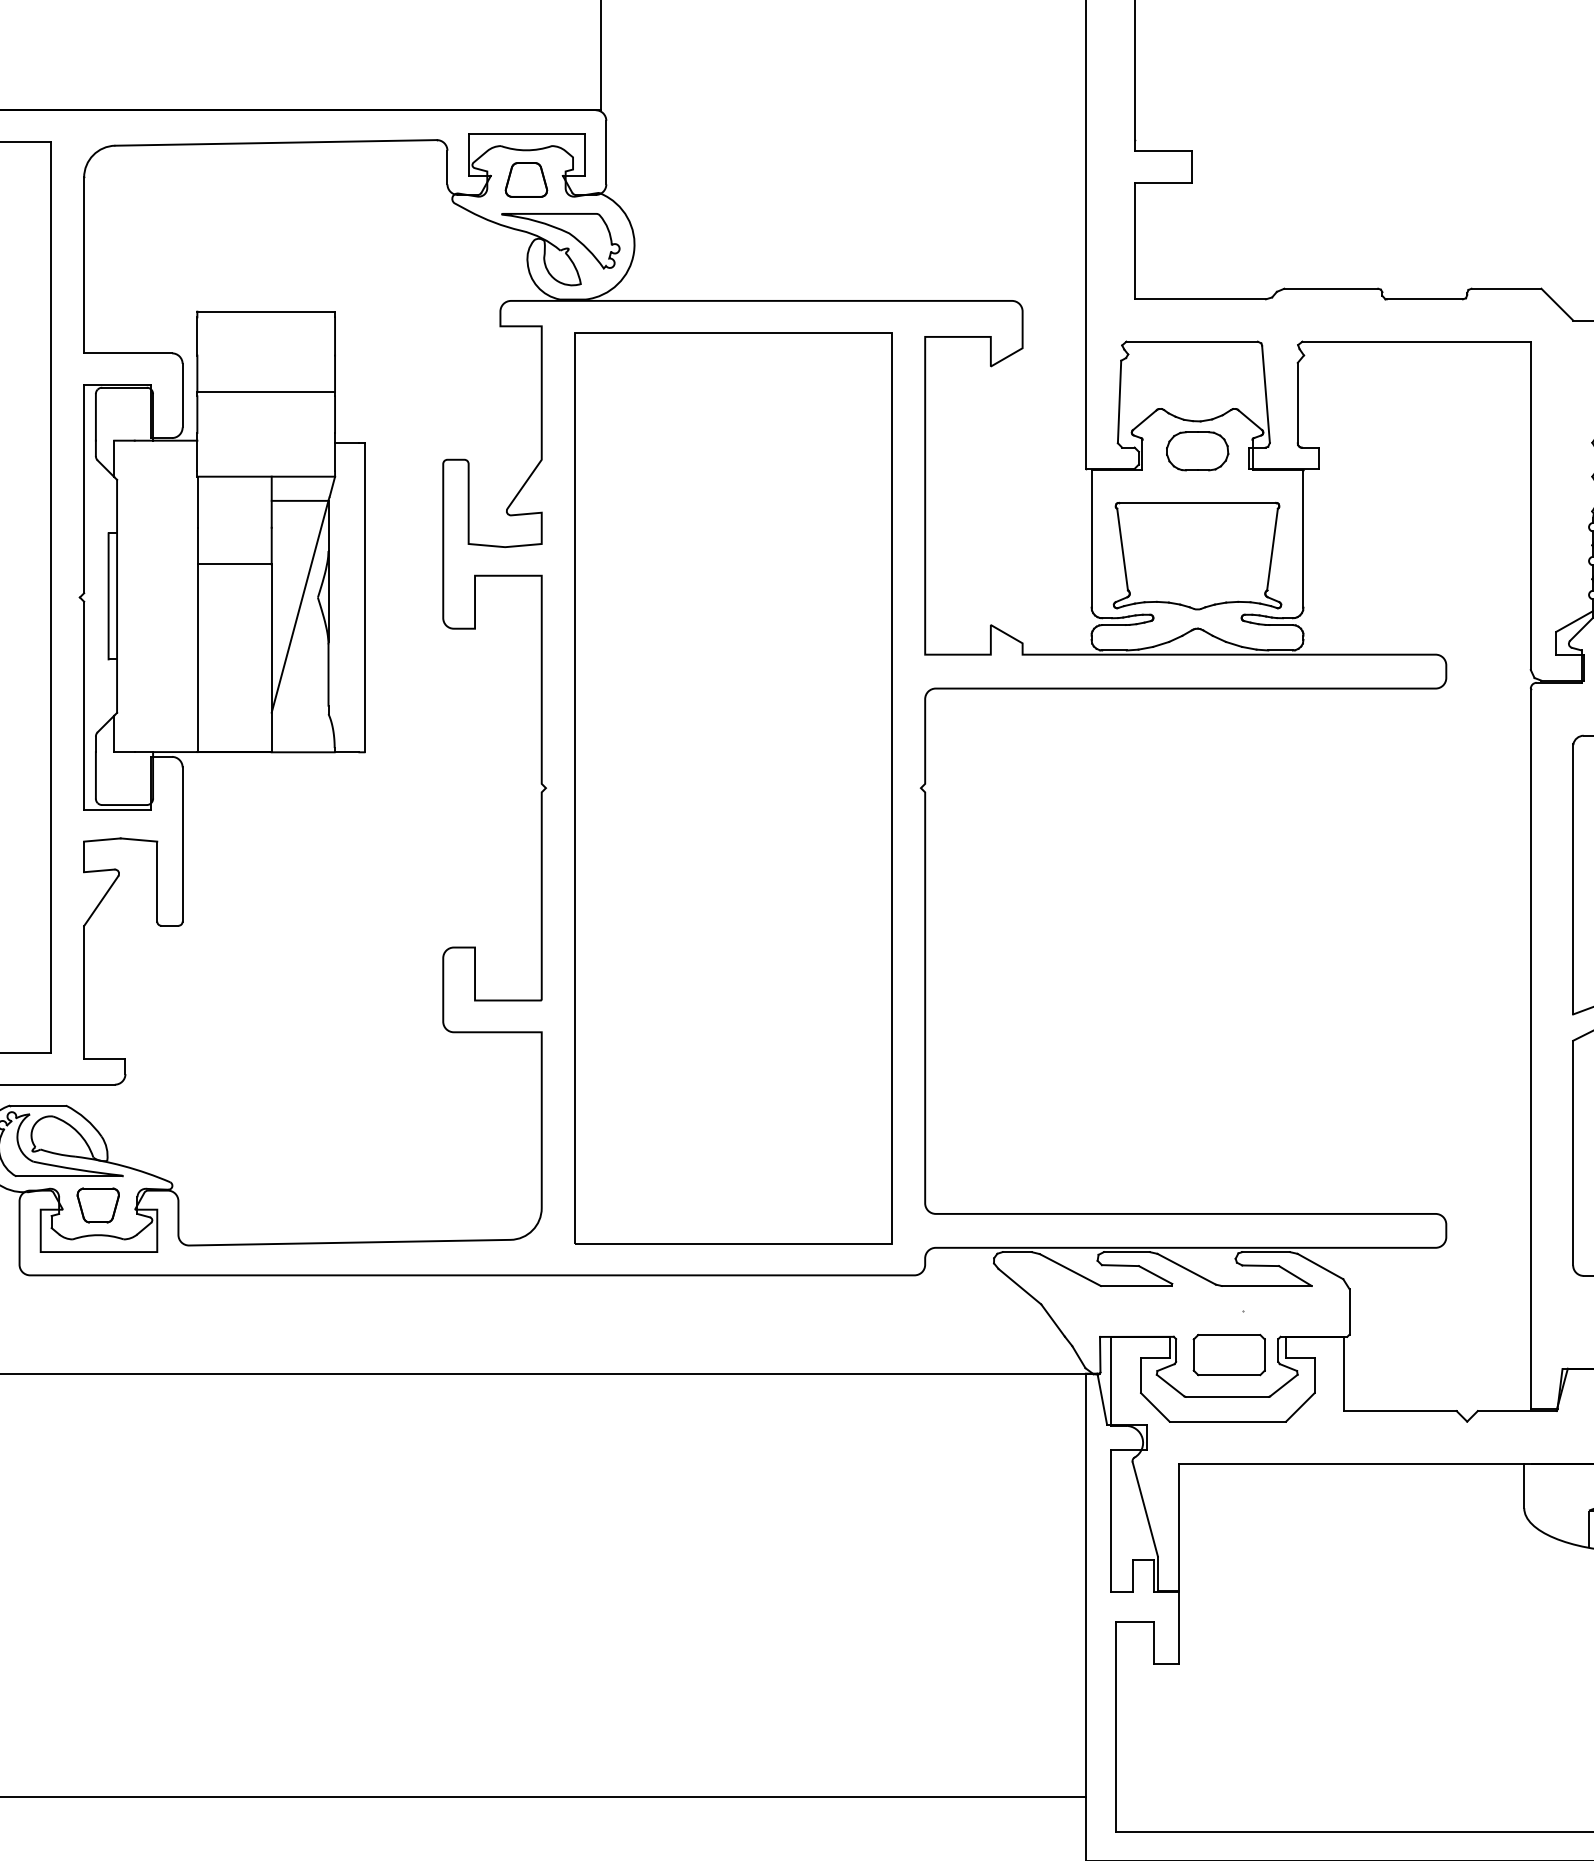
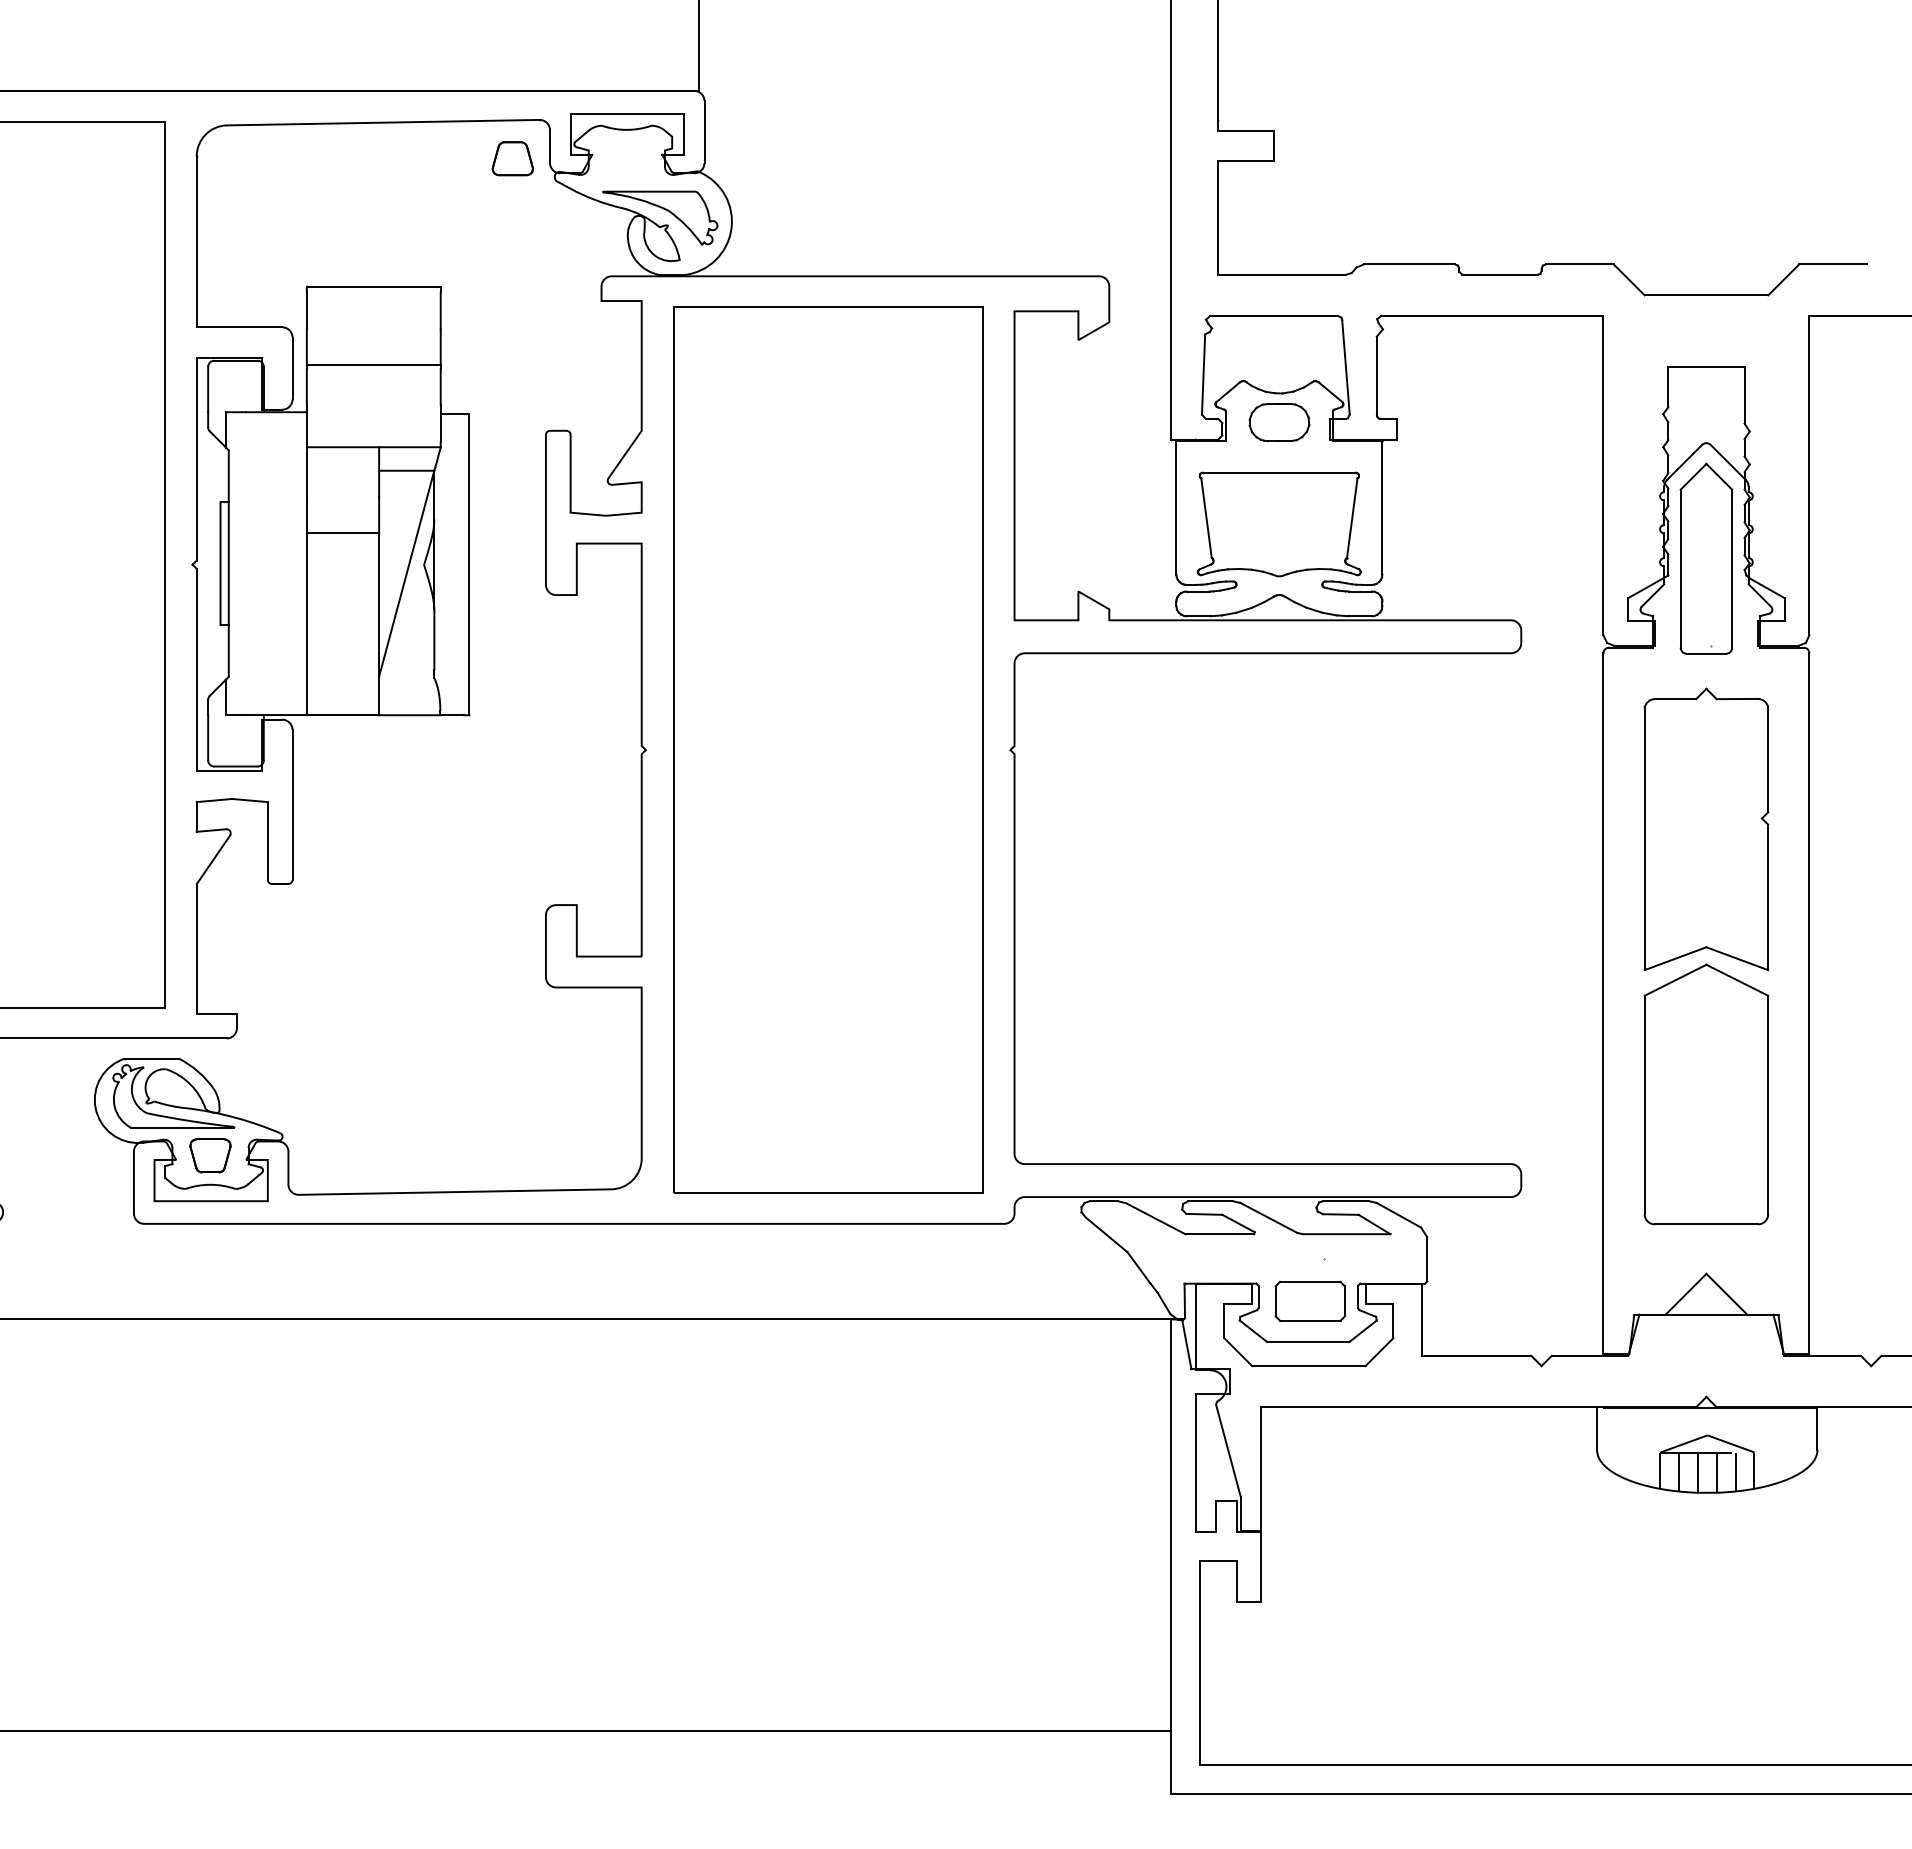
part: (526, 179) -> (512, 158), moved

